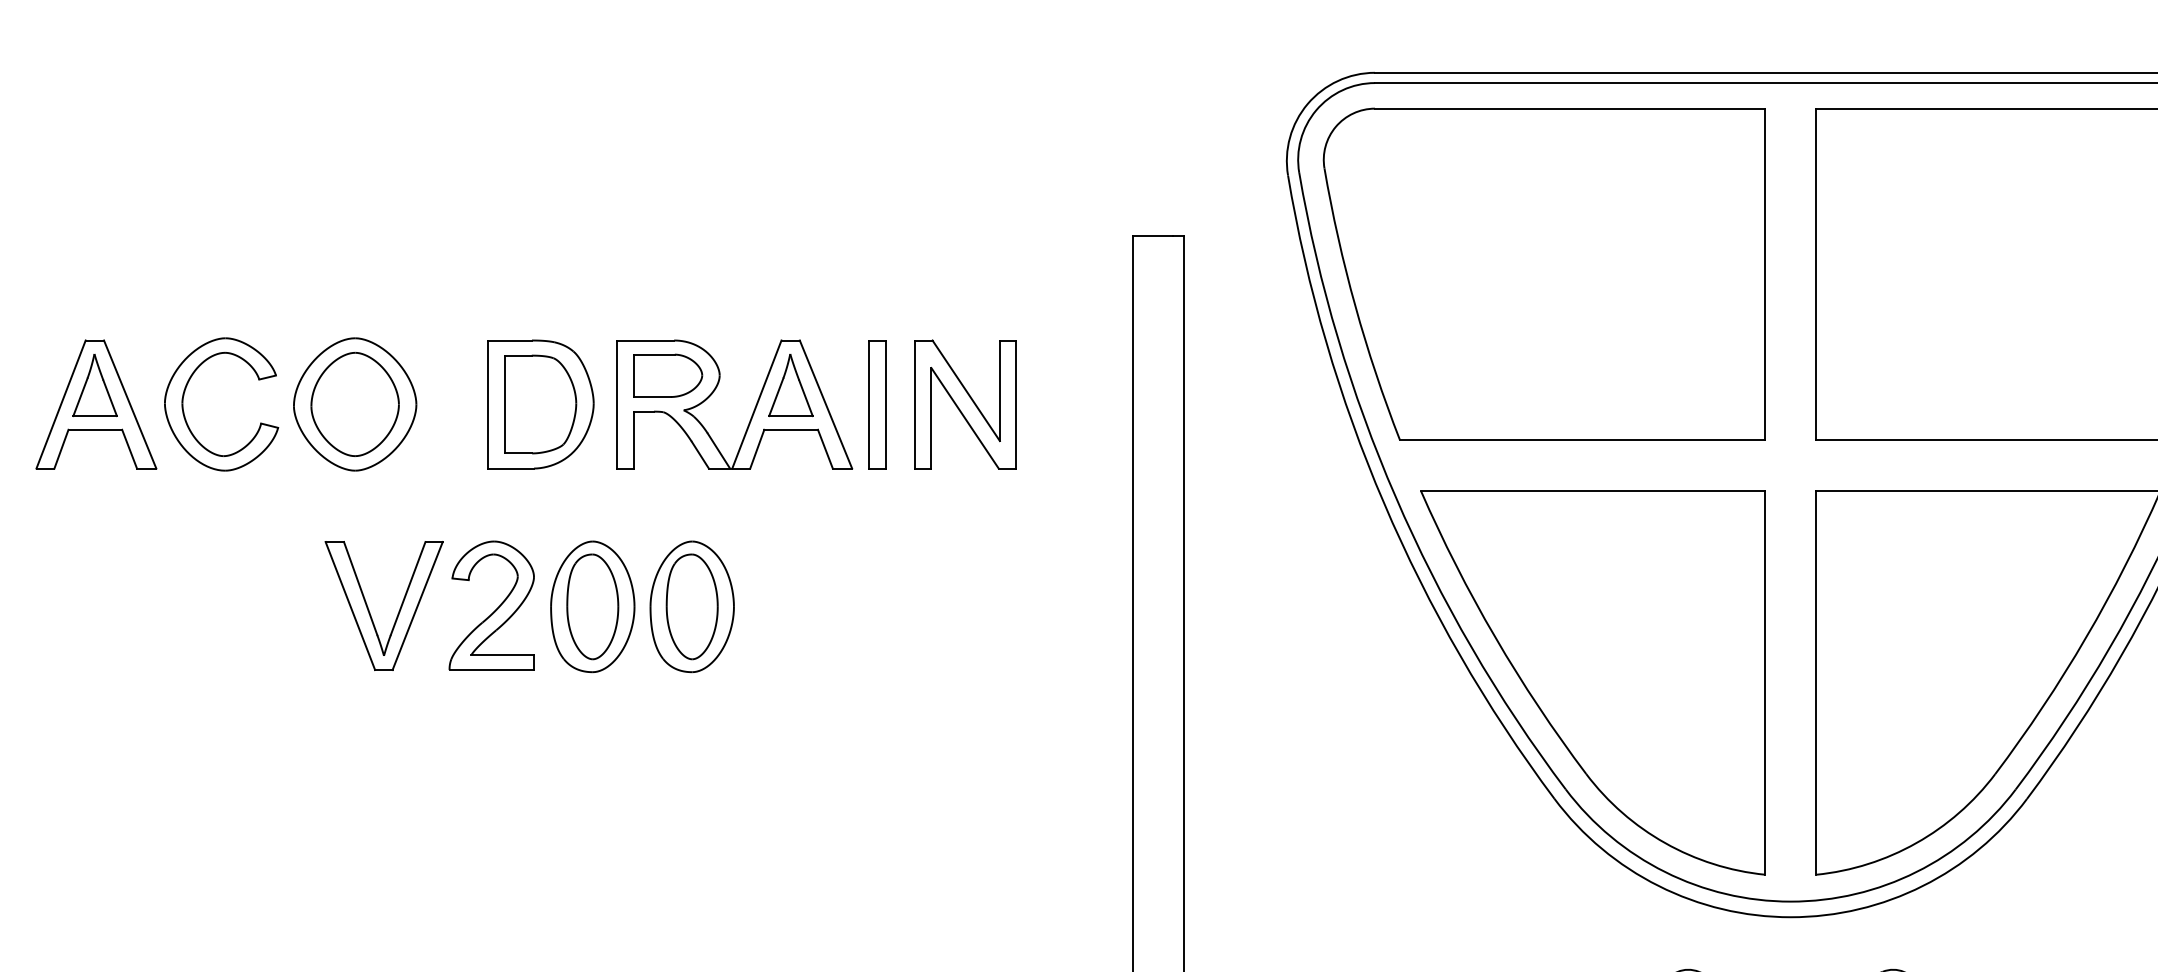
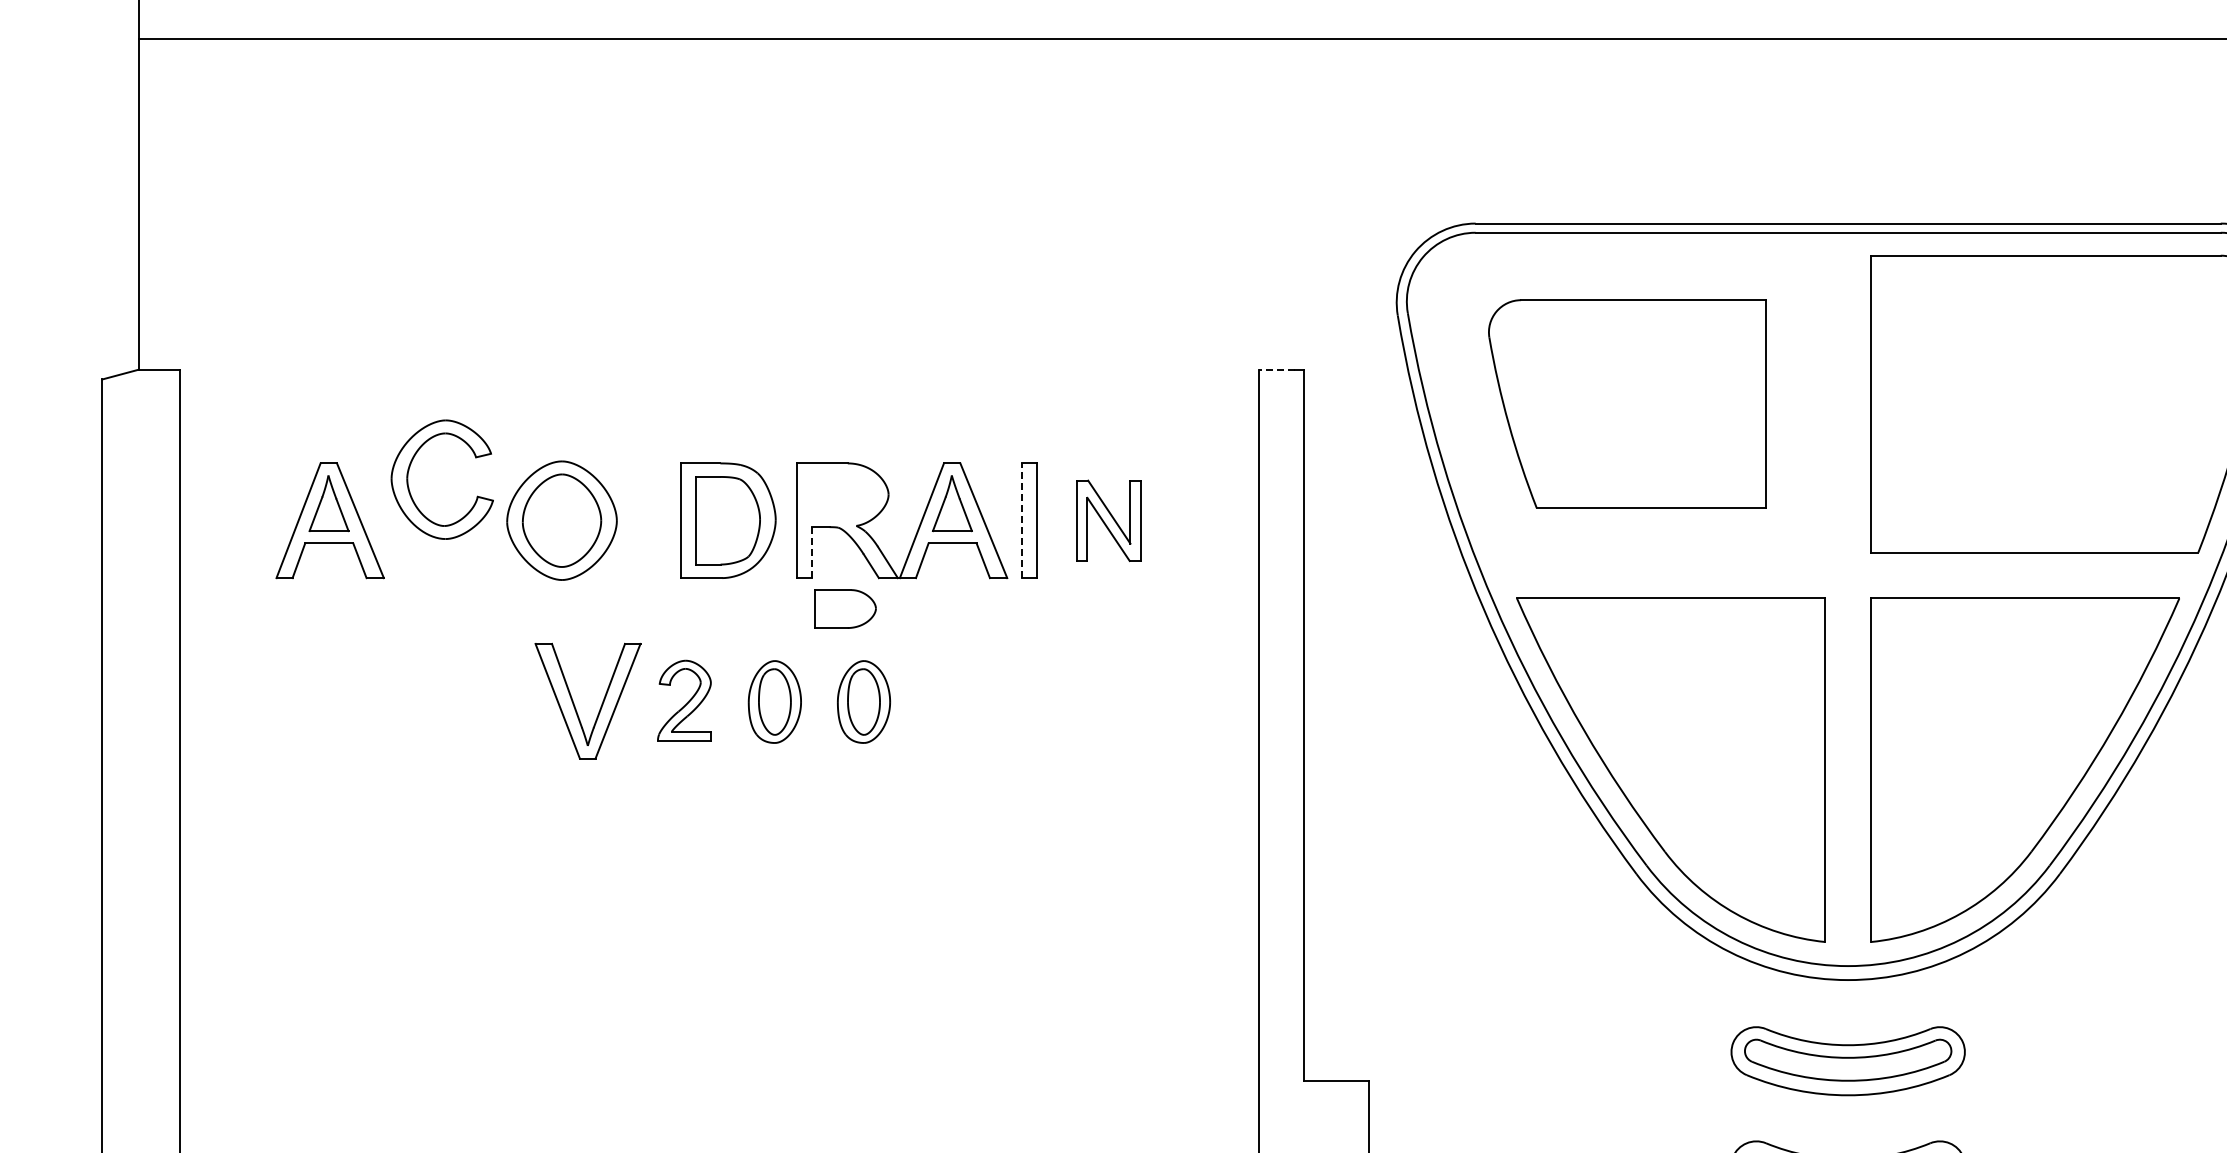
line: (1152, 235) -> (1276, 369), solid -> dashed
part: (1543, 273) -> (1626, 403), size x0.7
part: (668, 375) -> (845, 608), moved
line: (868, 404) -> (1021, 520), solid -> dashed
part: (965, 404) -> (1108, 520), size x0.7
part: (184, 413) -> (409, 487), moved
line: (634, 441) -> (812, 553), solid -> dashed
part: (491, 605) -> (684, 700), size x0.7
part: (592, 606) -> (774, 701), size x0.7
part: (691, 606) -> (863, 701), size x0.7

